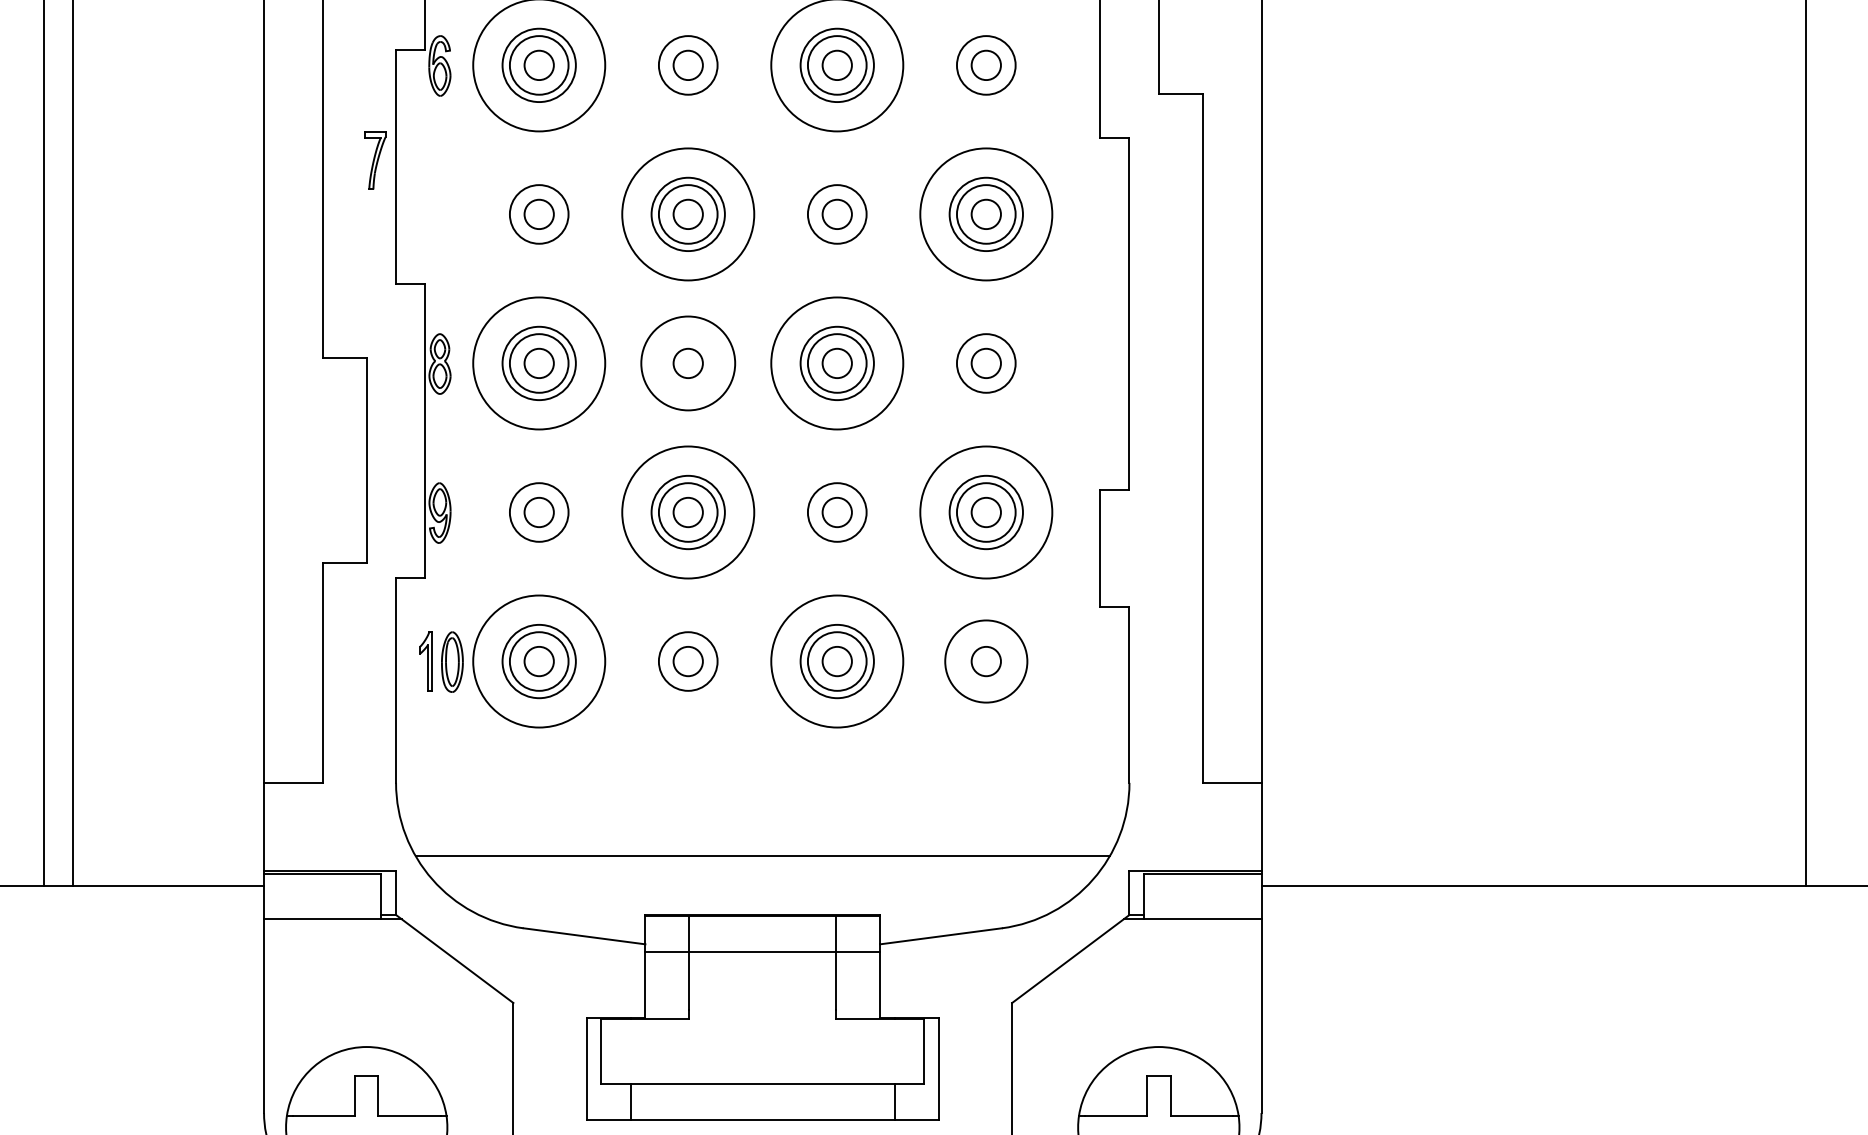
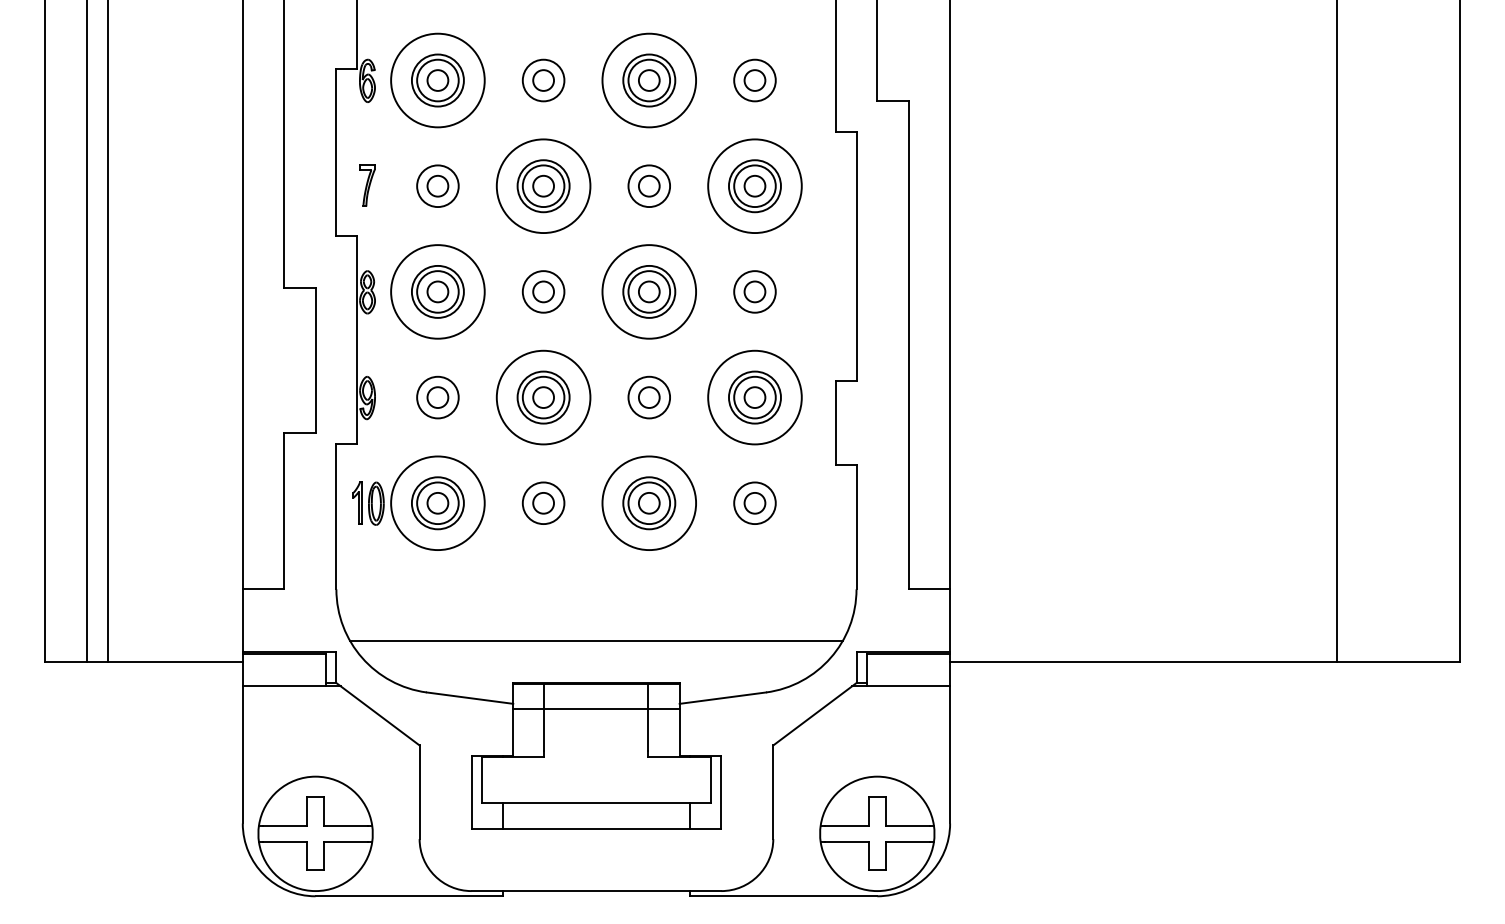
part: (375, 159) -> (367, 185), moved
circle: (688, 362) -> (543, 291), size x0.62
circle: (985, 661) -> (754, 503), size x0.71

